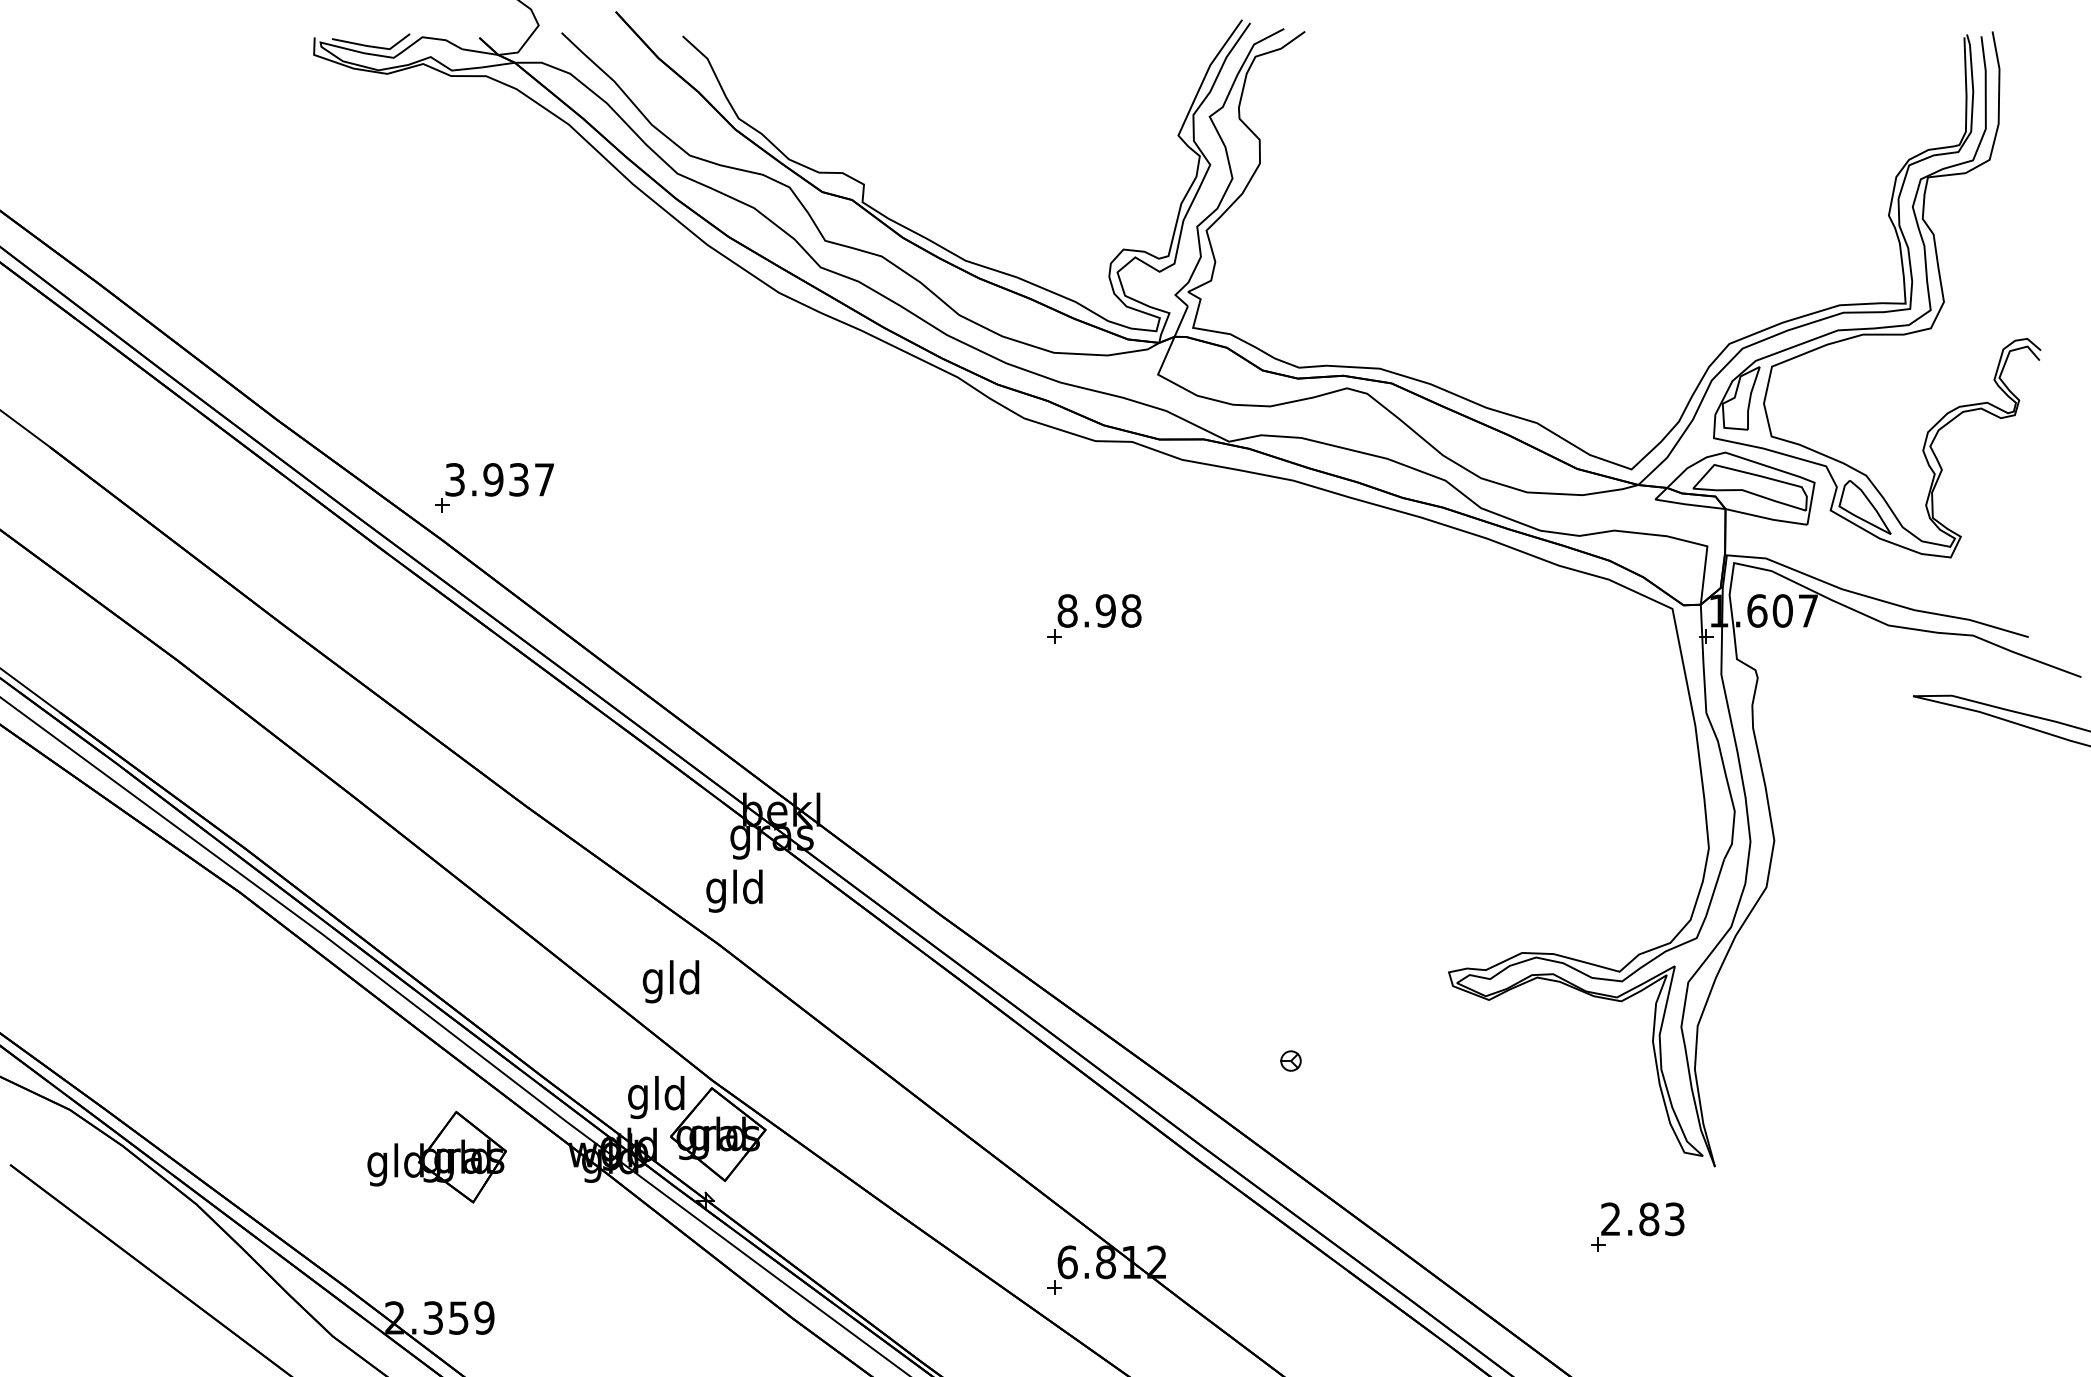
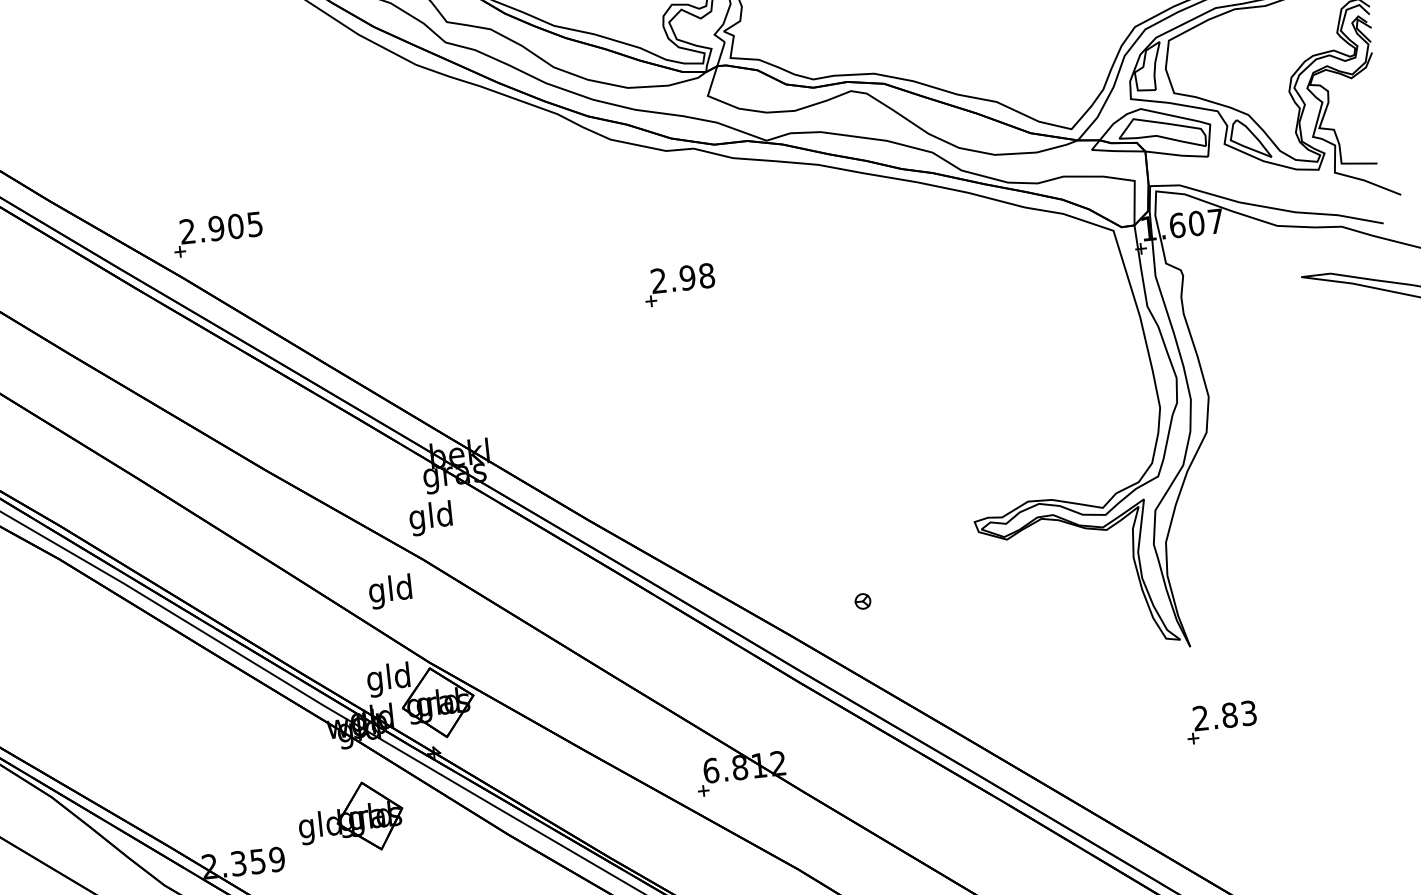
part: (1974, 470) -> (1329, 102), added
text: (499, 479) -> (221, 227), 3.937 -> 2.905
text: (1067, 610) -> (658, 280), 8.98 -> 2.98
part: (437, 1157) -> (351, 818), moved
part: (1637, 1226) -> (1221, 721), moved

